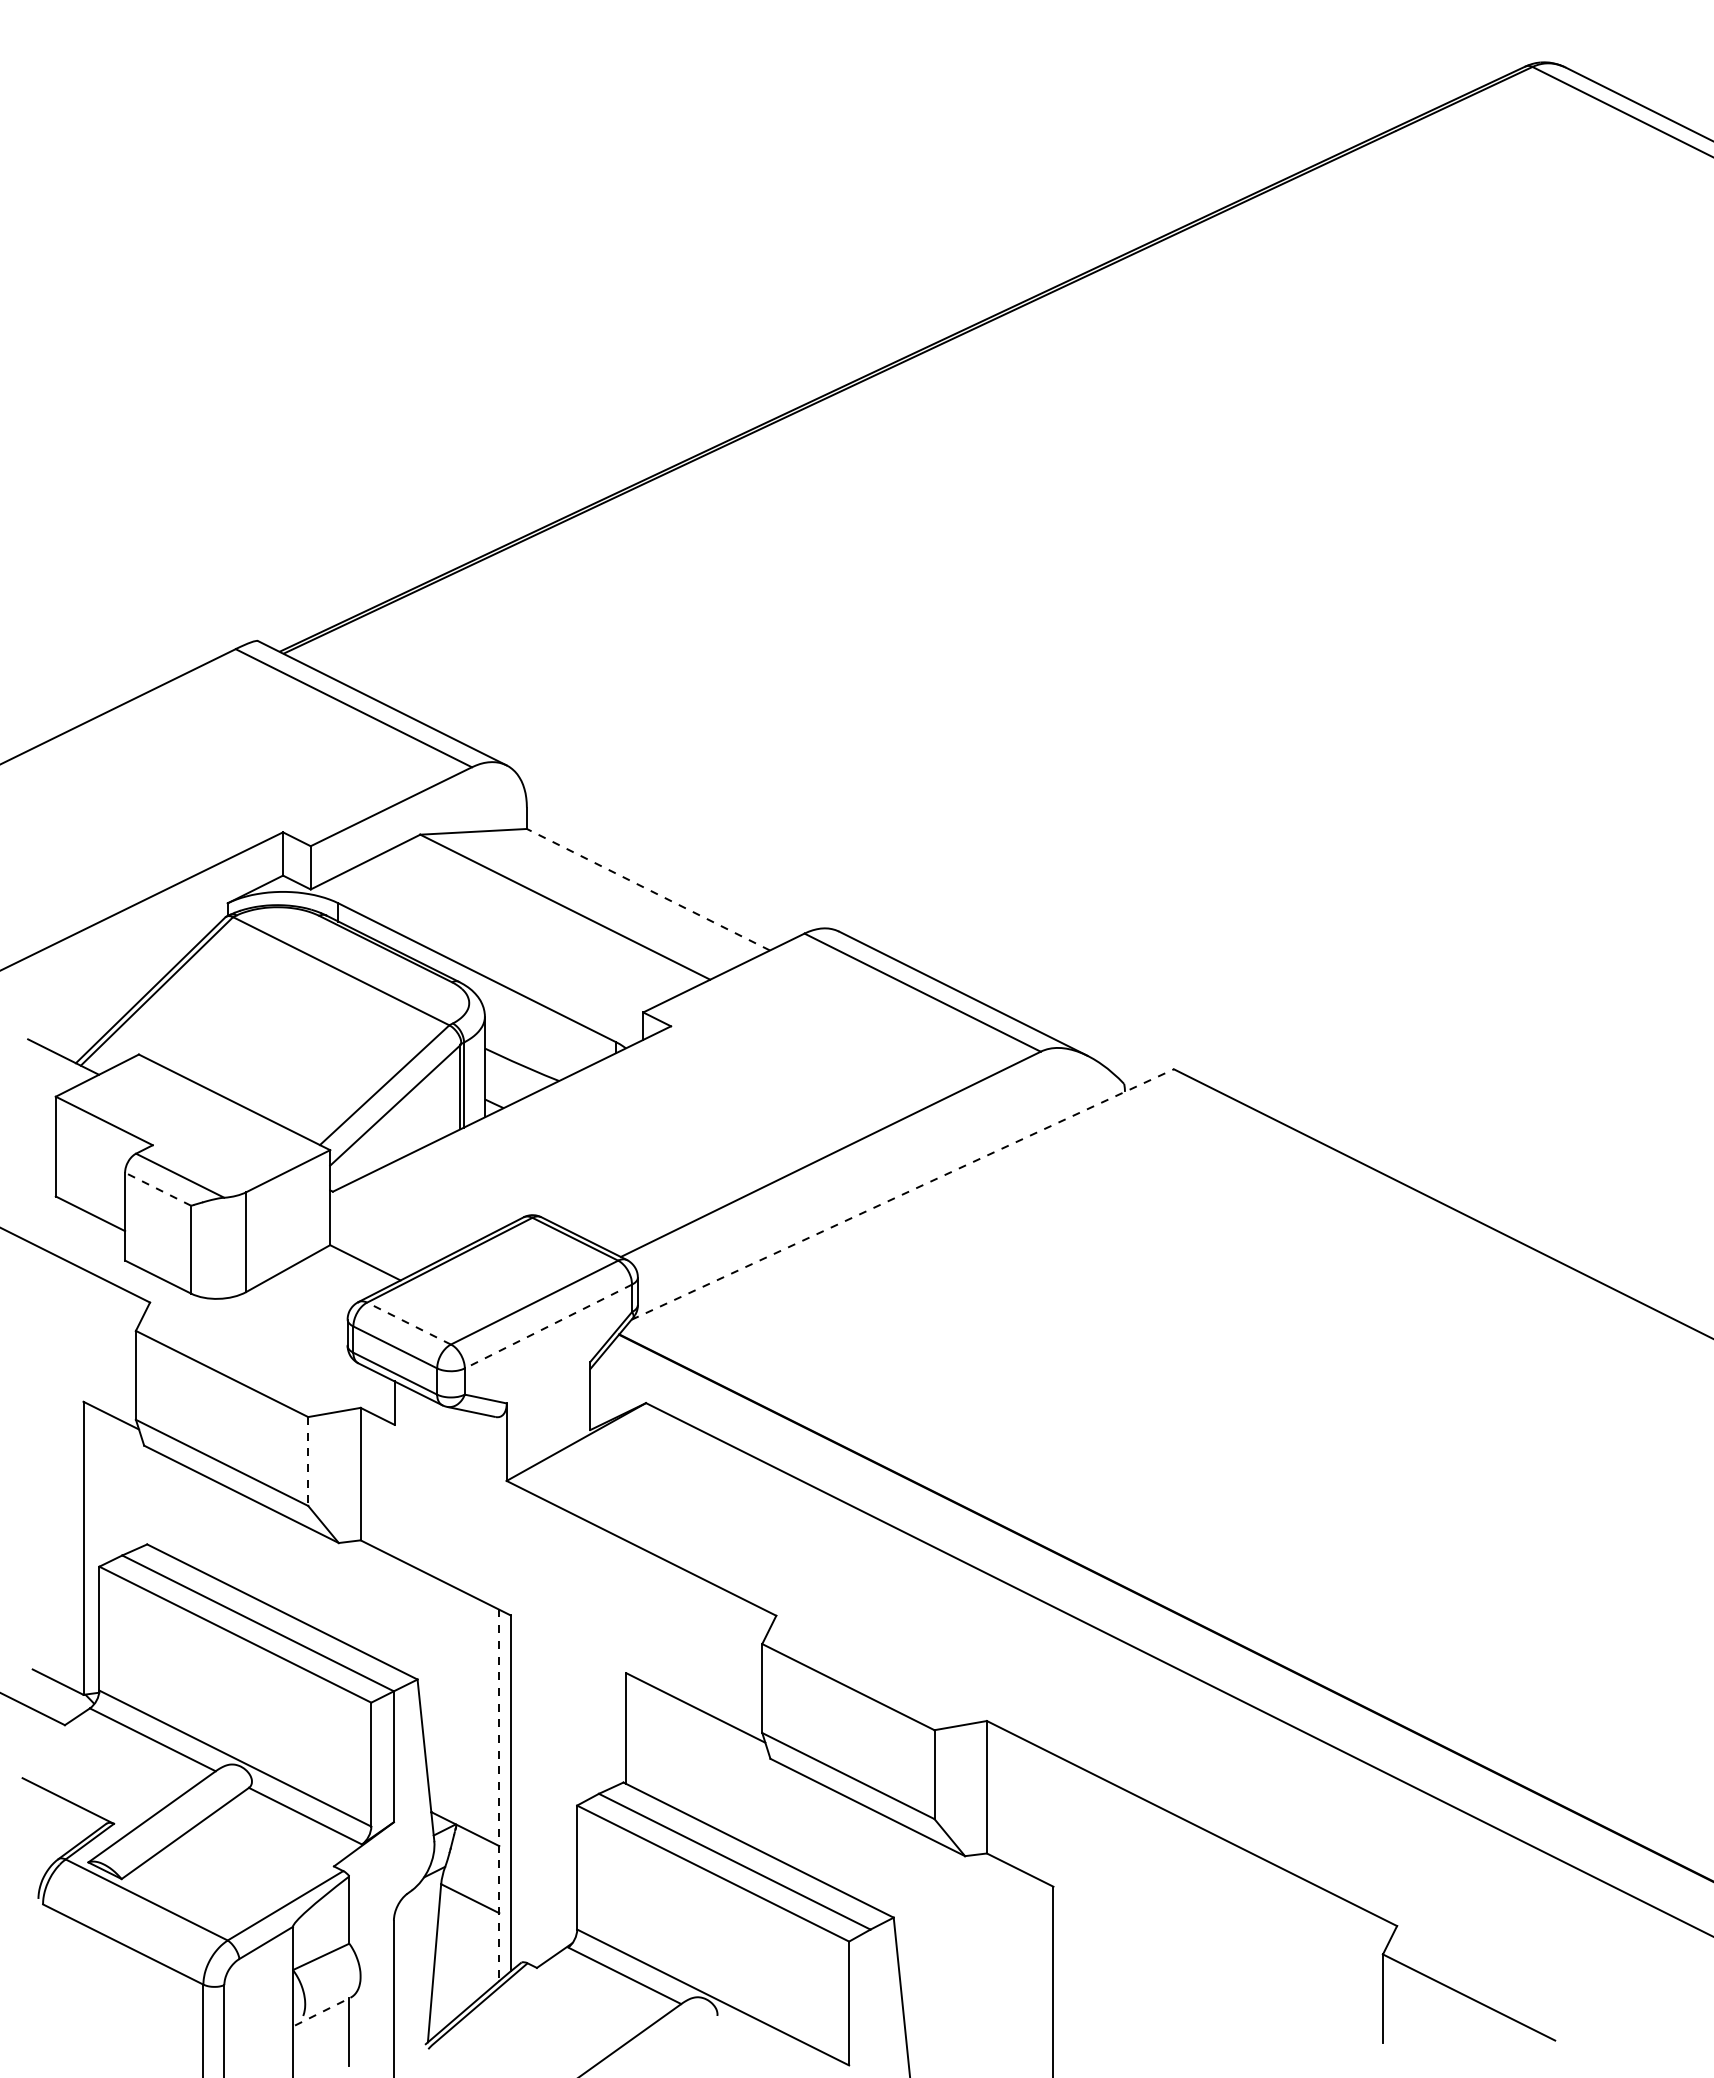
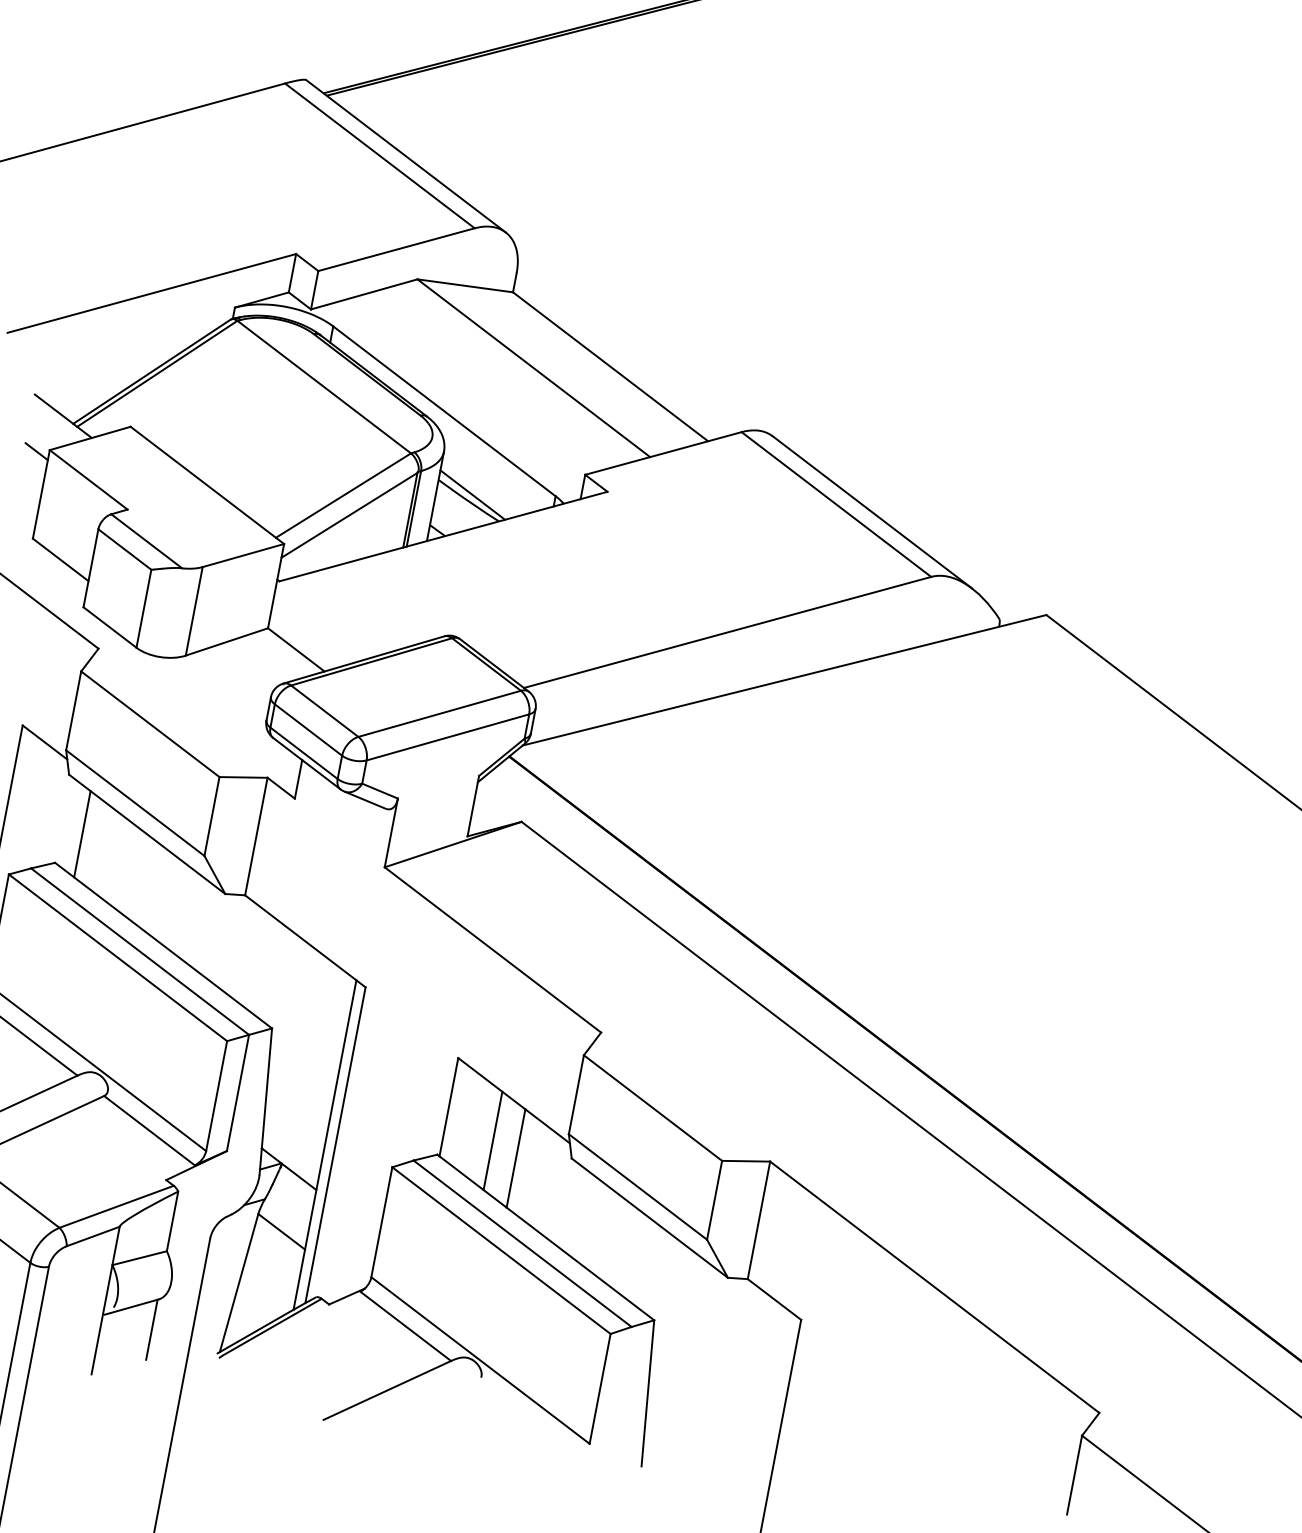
line: (648, 889) -> (610, 366), dashed -> solid
line: (524, 1057) -> (472, 494), added
line: (41, 1101) -> (36, 451), added
line: (158, 1189) -> (125, 549), dashed -> solid
line: (902, 1194) -> (784, 680), dashed -> solid
line: (409, 1323) -> (325, 711), dashed -> solid
line: (548, 1326) -> (447, 737), dashed -> solid
line: (308, 1462) -> (212, 817), dashed -> solid
line: (170, 1507) -> (81, 834), added
line: (681, 1755) -> (493, 1140), added
line: (709, 1769) -> (515, 1157), added
line: (499, 1795) -> (325, 1145), dashed -> solid
line: (322, 2011) -> (131, 1306), dashed -> solid

